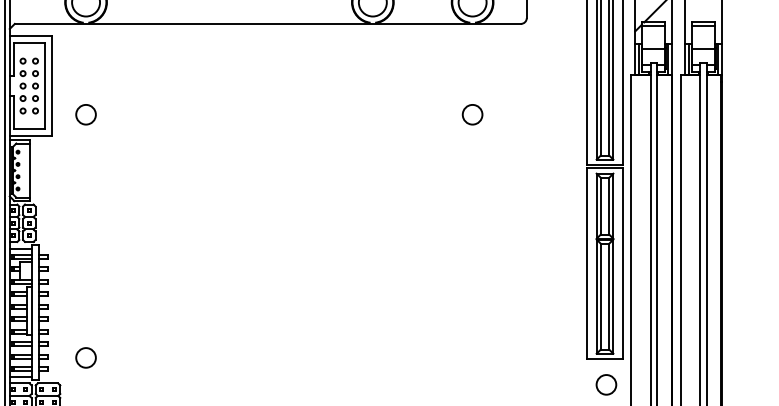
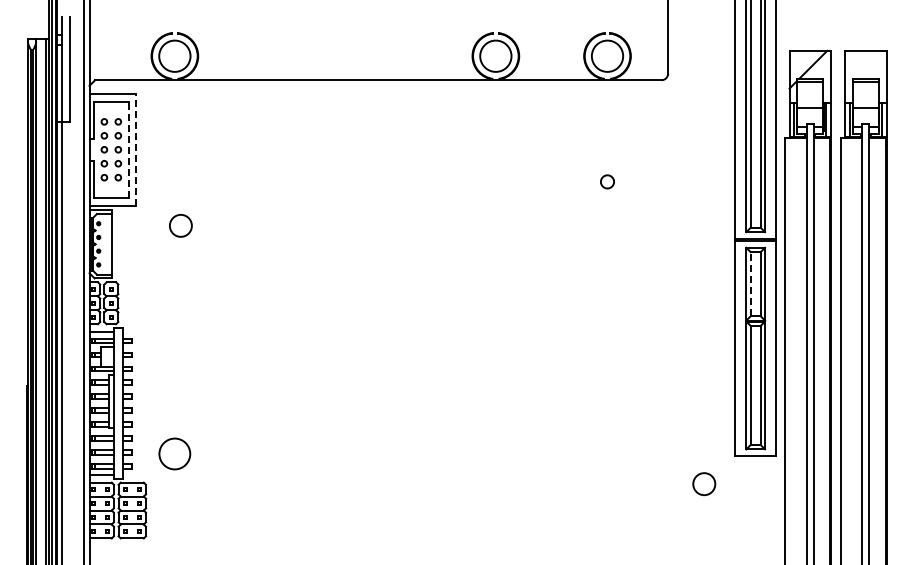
line: (44, 85) -> (128, 149), solid -> dashed
line: (51, 85) -> (136, 149), solid -> dashed
circle: (85, 114) -> (180, 225), moved
circle: (472, 114) -> (607, 181), size x0.6
line: (600, 205) -> (750, 283), solid -> dashed
circle: (85, 357) -> (174, 453), size x1.4
circle: (606, 385) -> (704, 484), moved

